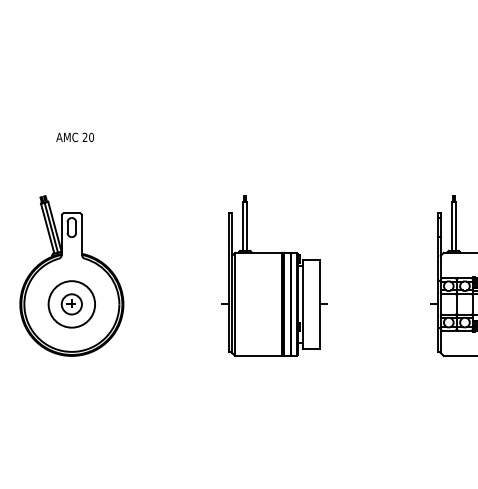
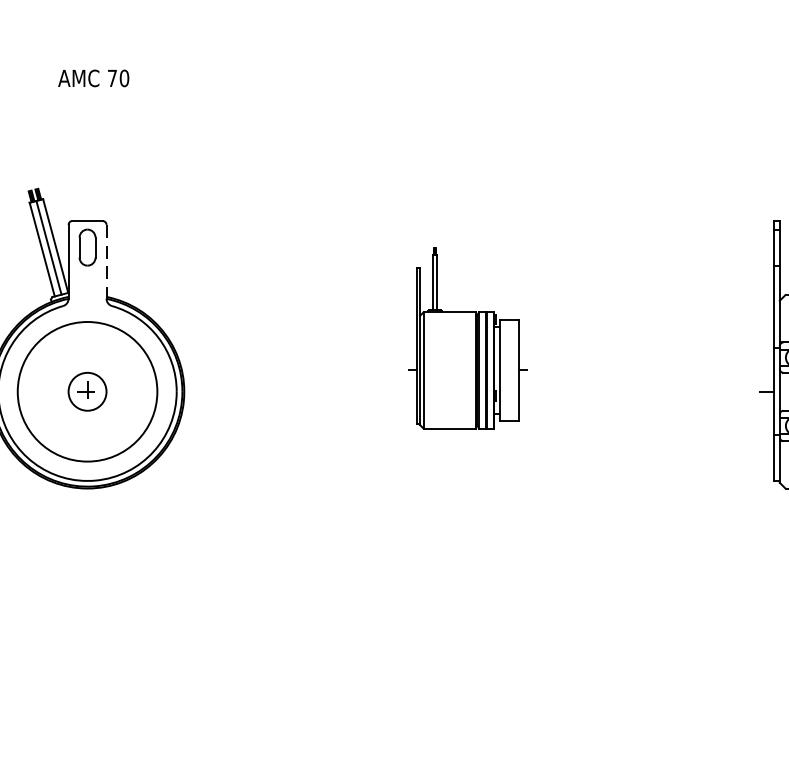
text: (84, 136) -> (111, 76), 20 -> 70
line: (81, 235) -> (105, 262), solid -> dashed
part: (274, 275) -> (467, 337), size x0.6
circle: (71, 304) -> (86, 391), size x1.6

